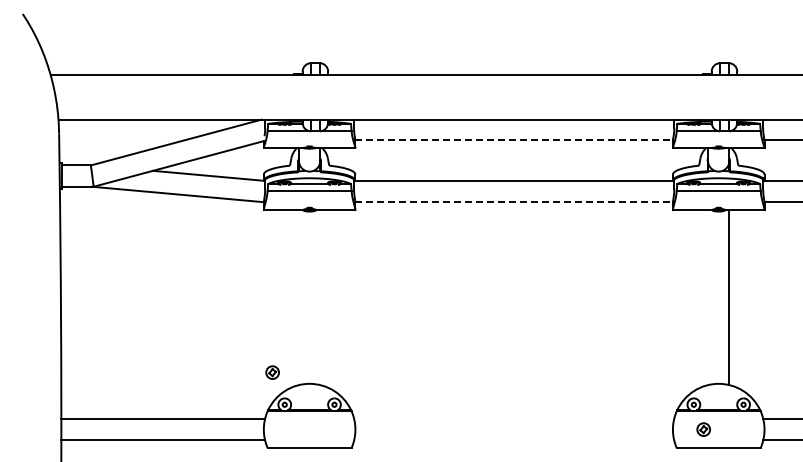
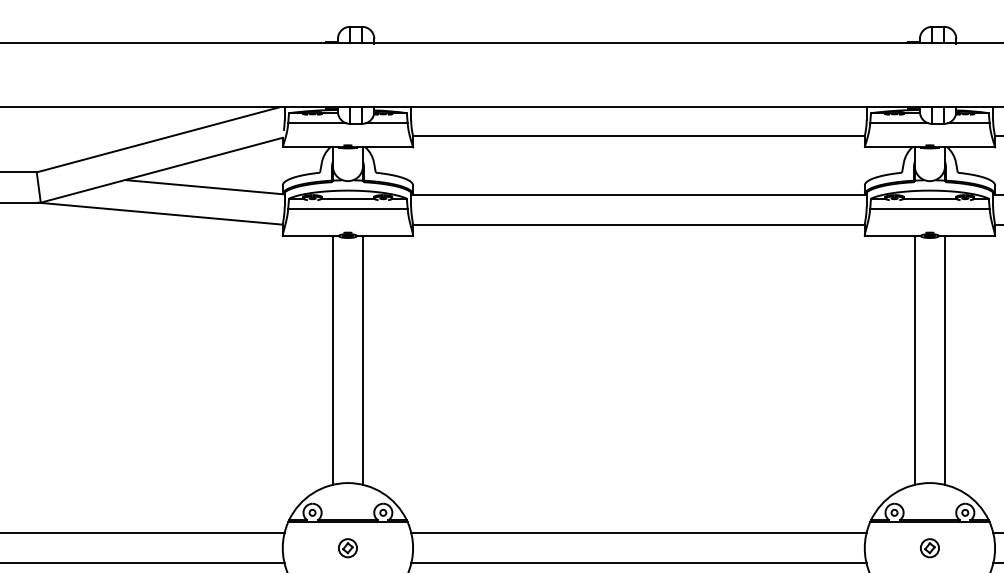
line: (514, 139) -> (639, 135), dashed -> solid
line: (514, 202) -> (639, 225), dashed -> solid
line: (298, 297) -> (332, 360), added
line: (320, 297) -> (363, 360), added
line: (708, 297) -> (915, 360), added
part: (272, 372) -> (347, 548), moved
line: (514, 418) -> (639, 532), added
part: (703, 429) -> (929, 548), moved
line: (514, 440) -> (639, 563), added

